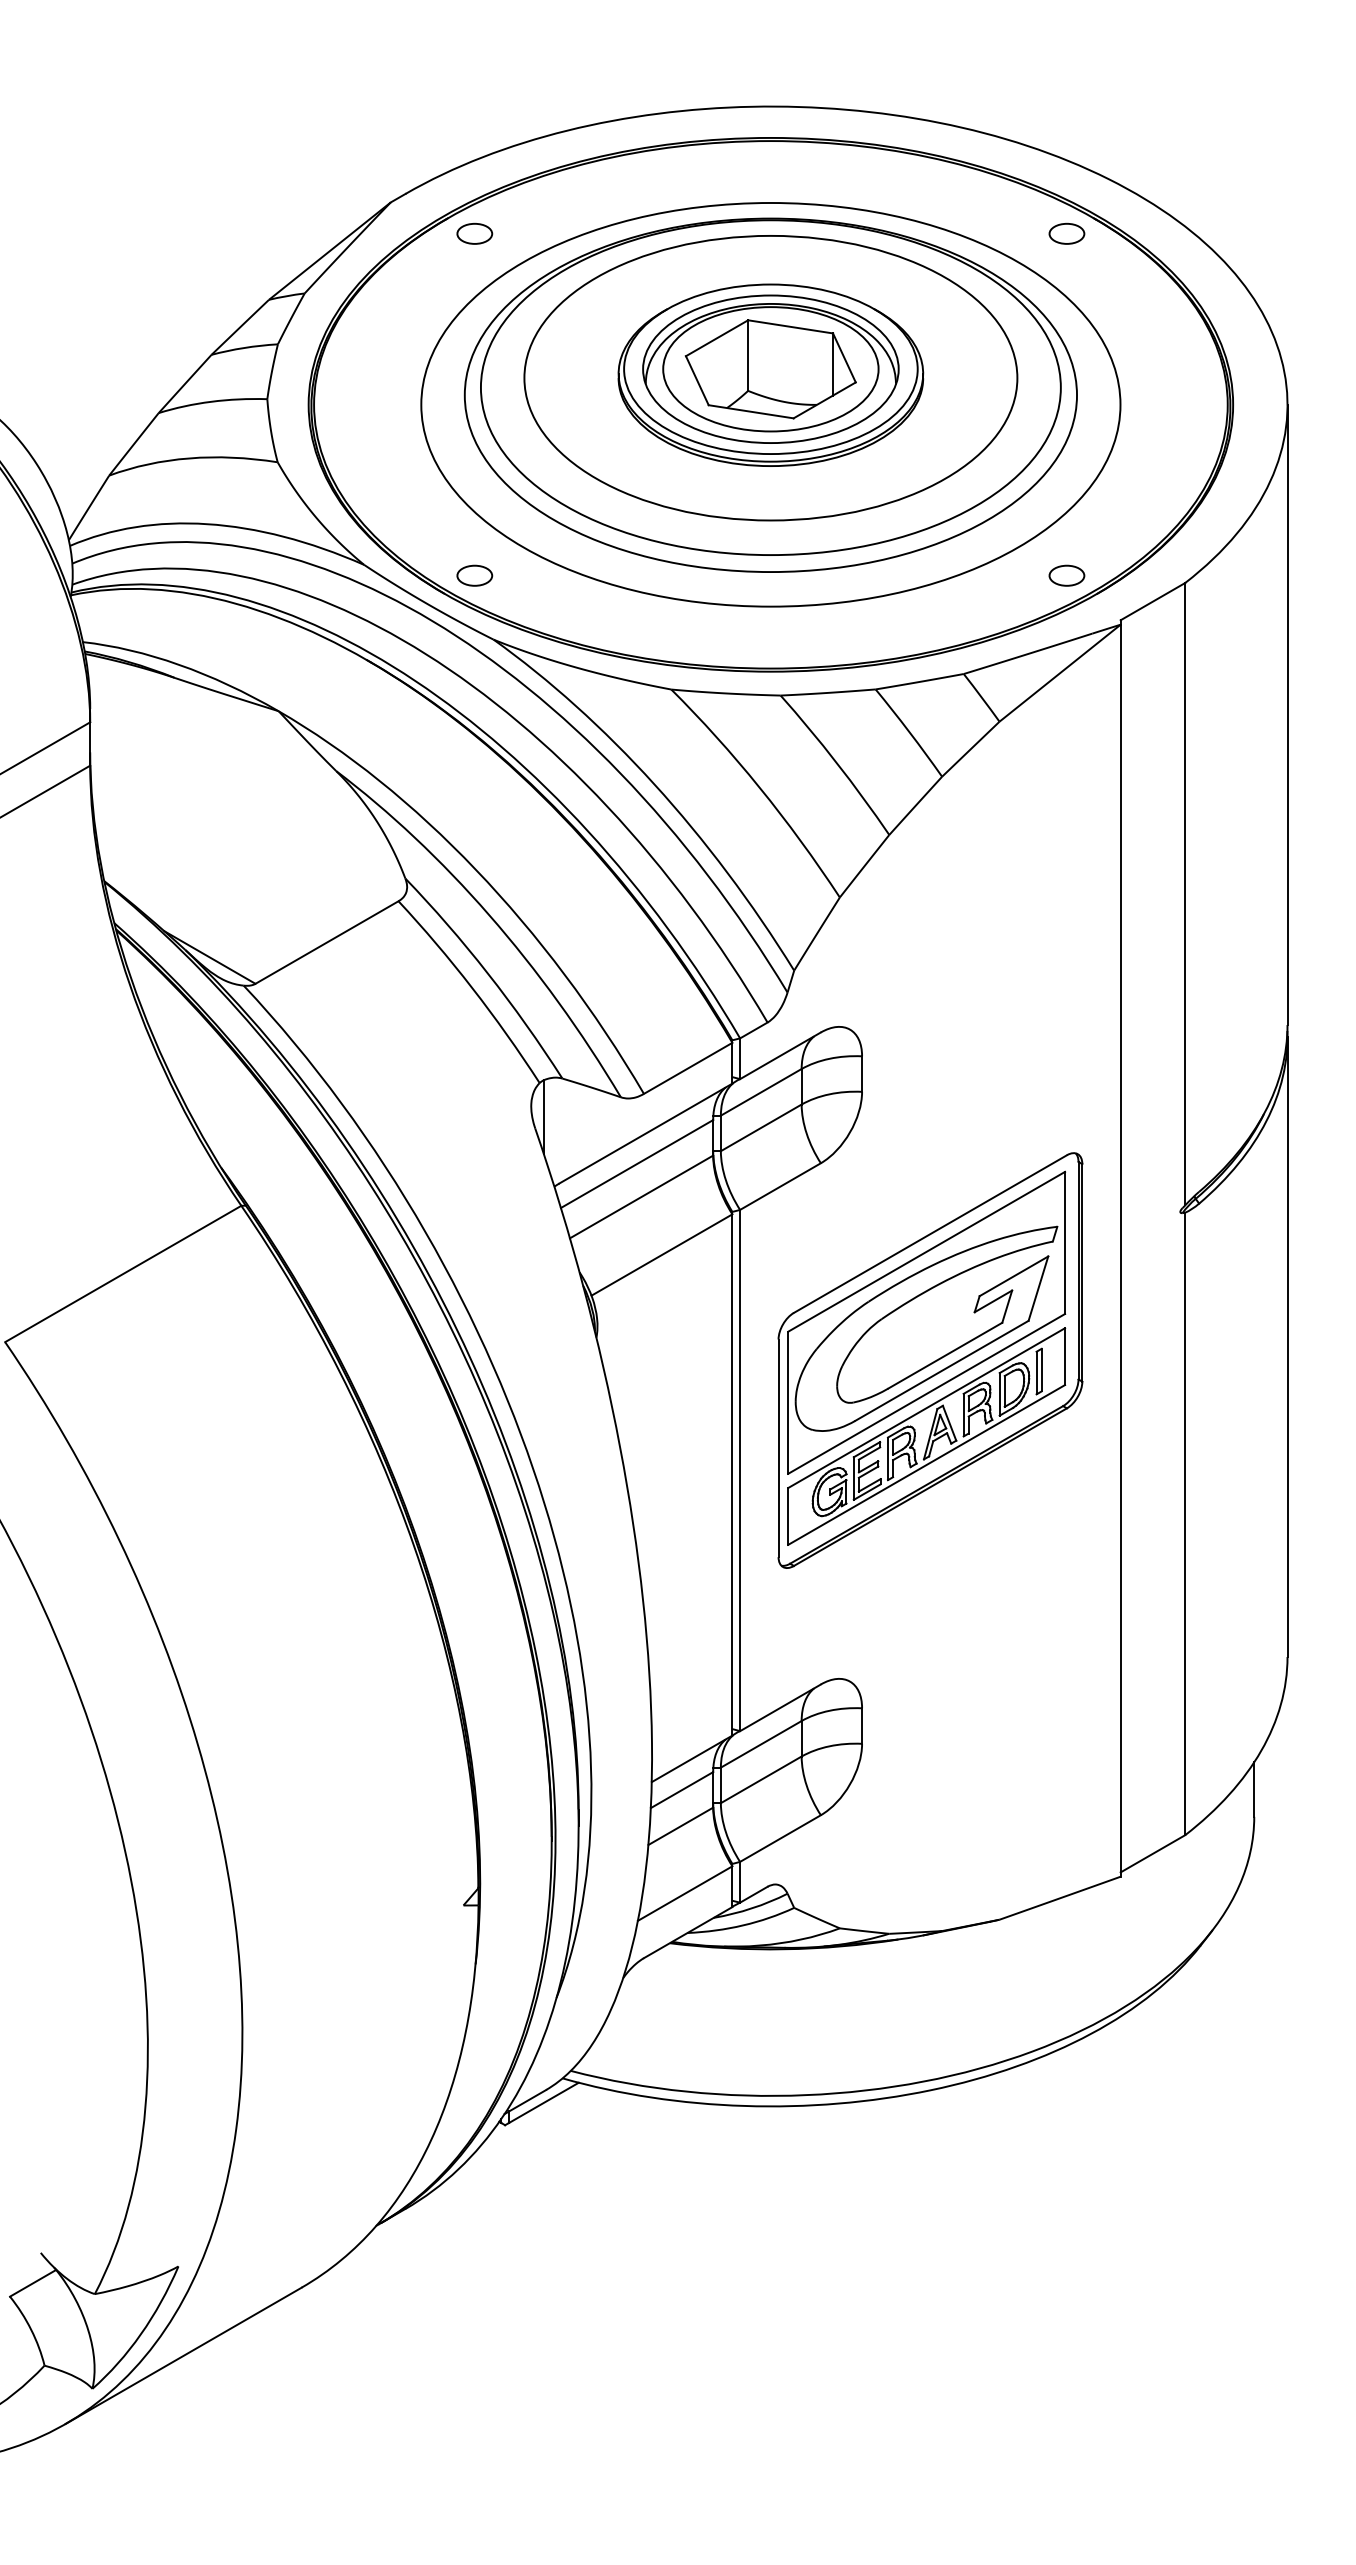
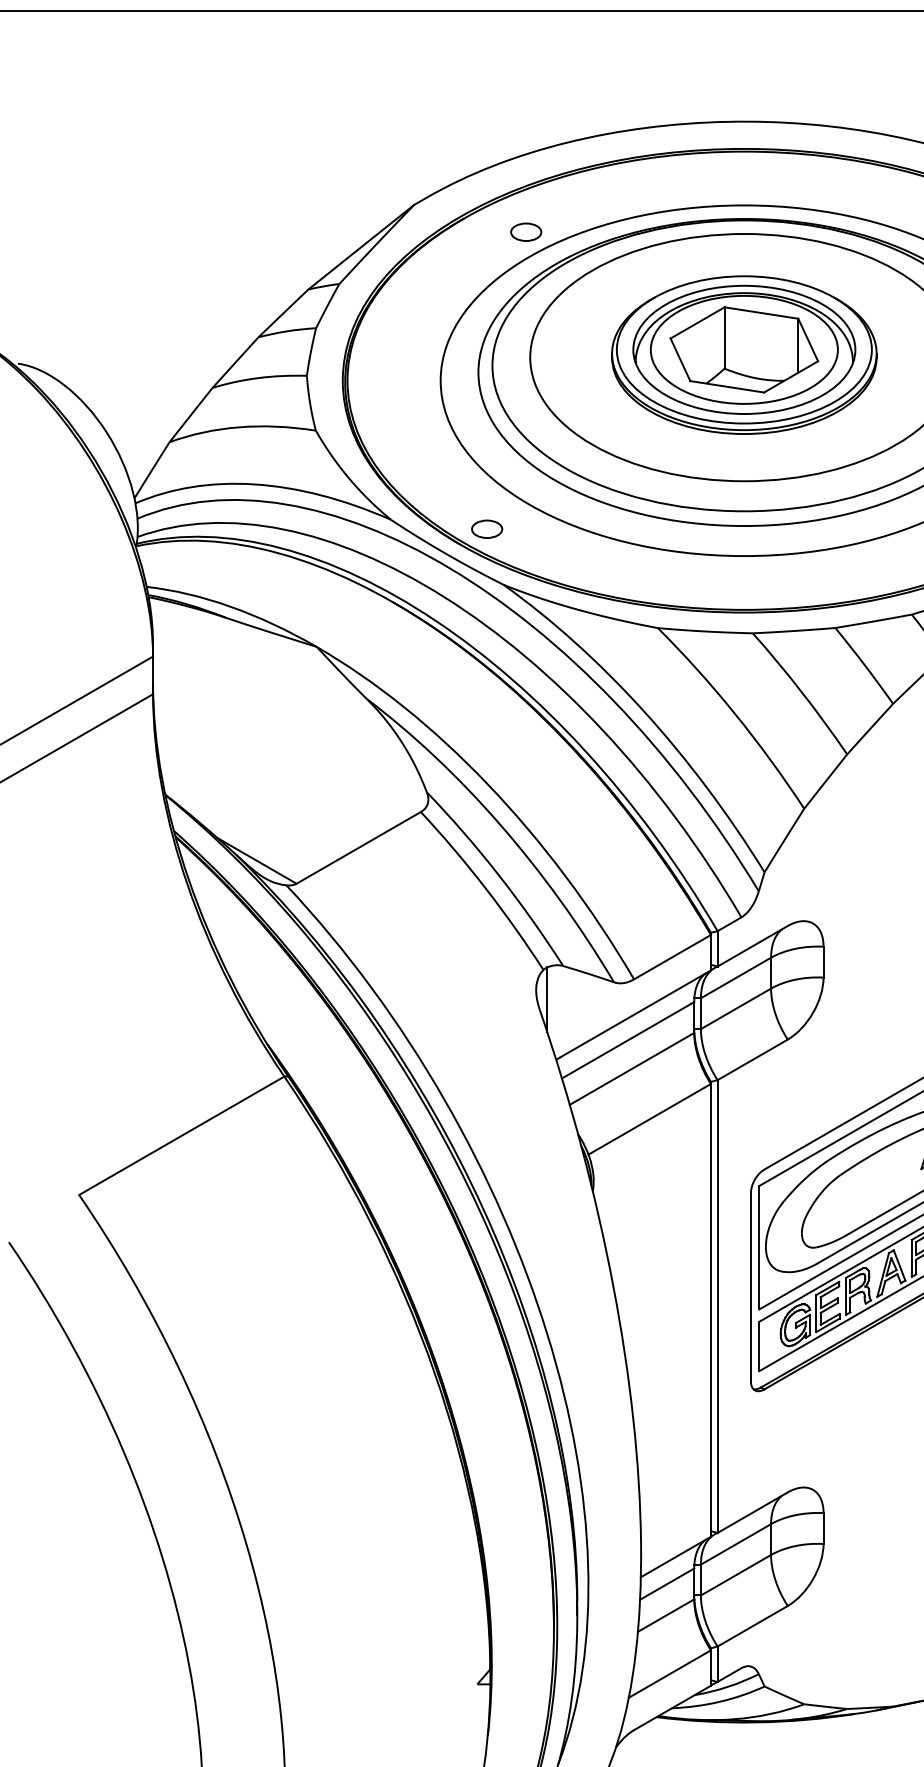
part: (474, 233) -> (525, 231), moved

